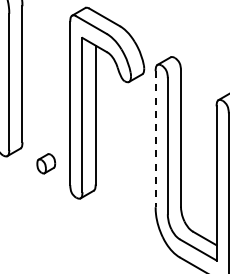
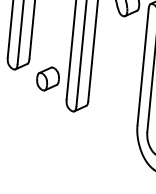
line: (155, 139) -> (142, 67), dashed -> solid
part: (45, 163) -> (47, 78), size x1.43

